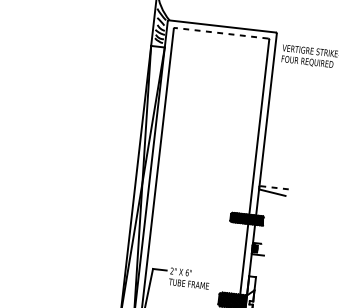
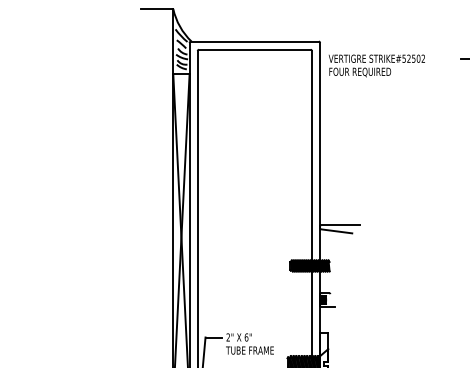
line: (221, 33) -> (254, 49), dashed -> solid
line: (277, 188) -> (341, 225), dashed -> solid

